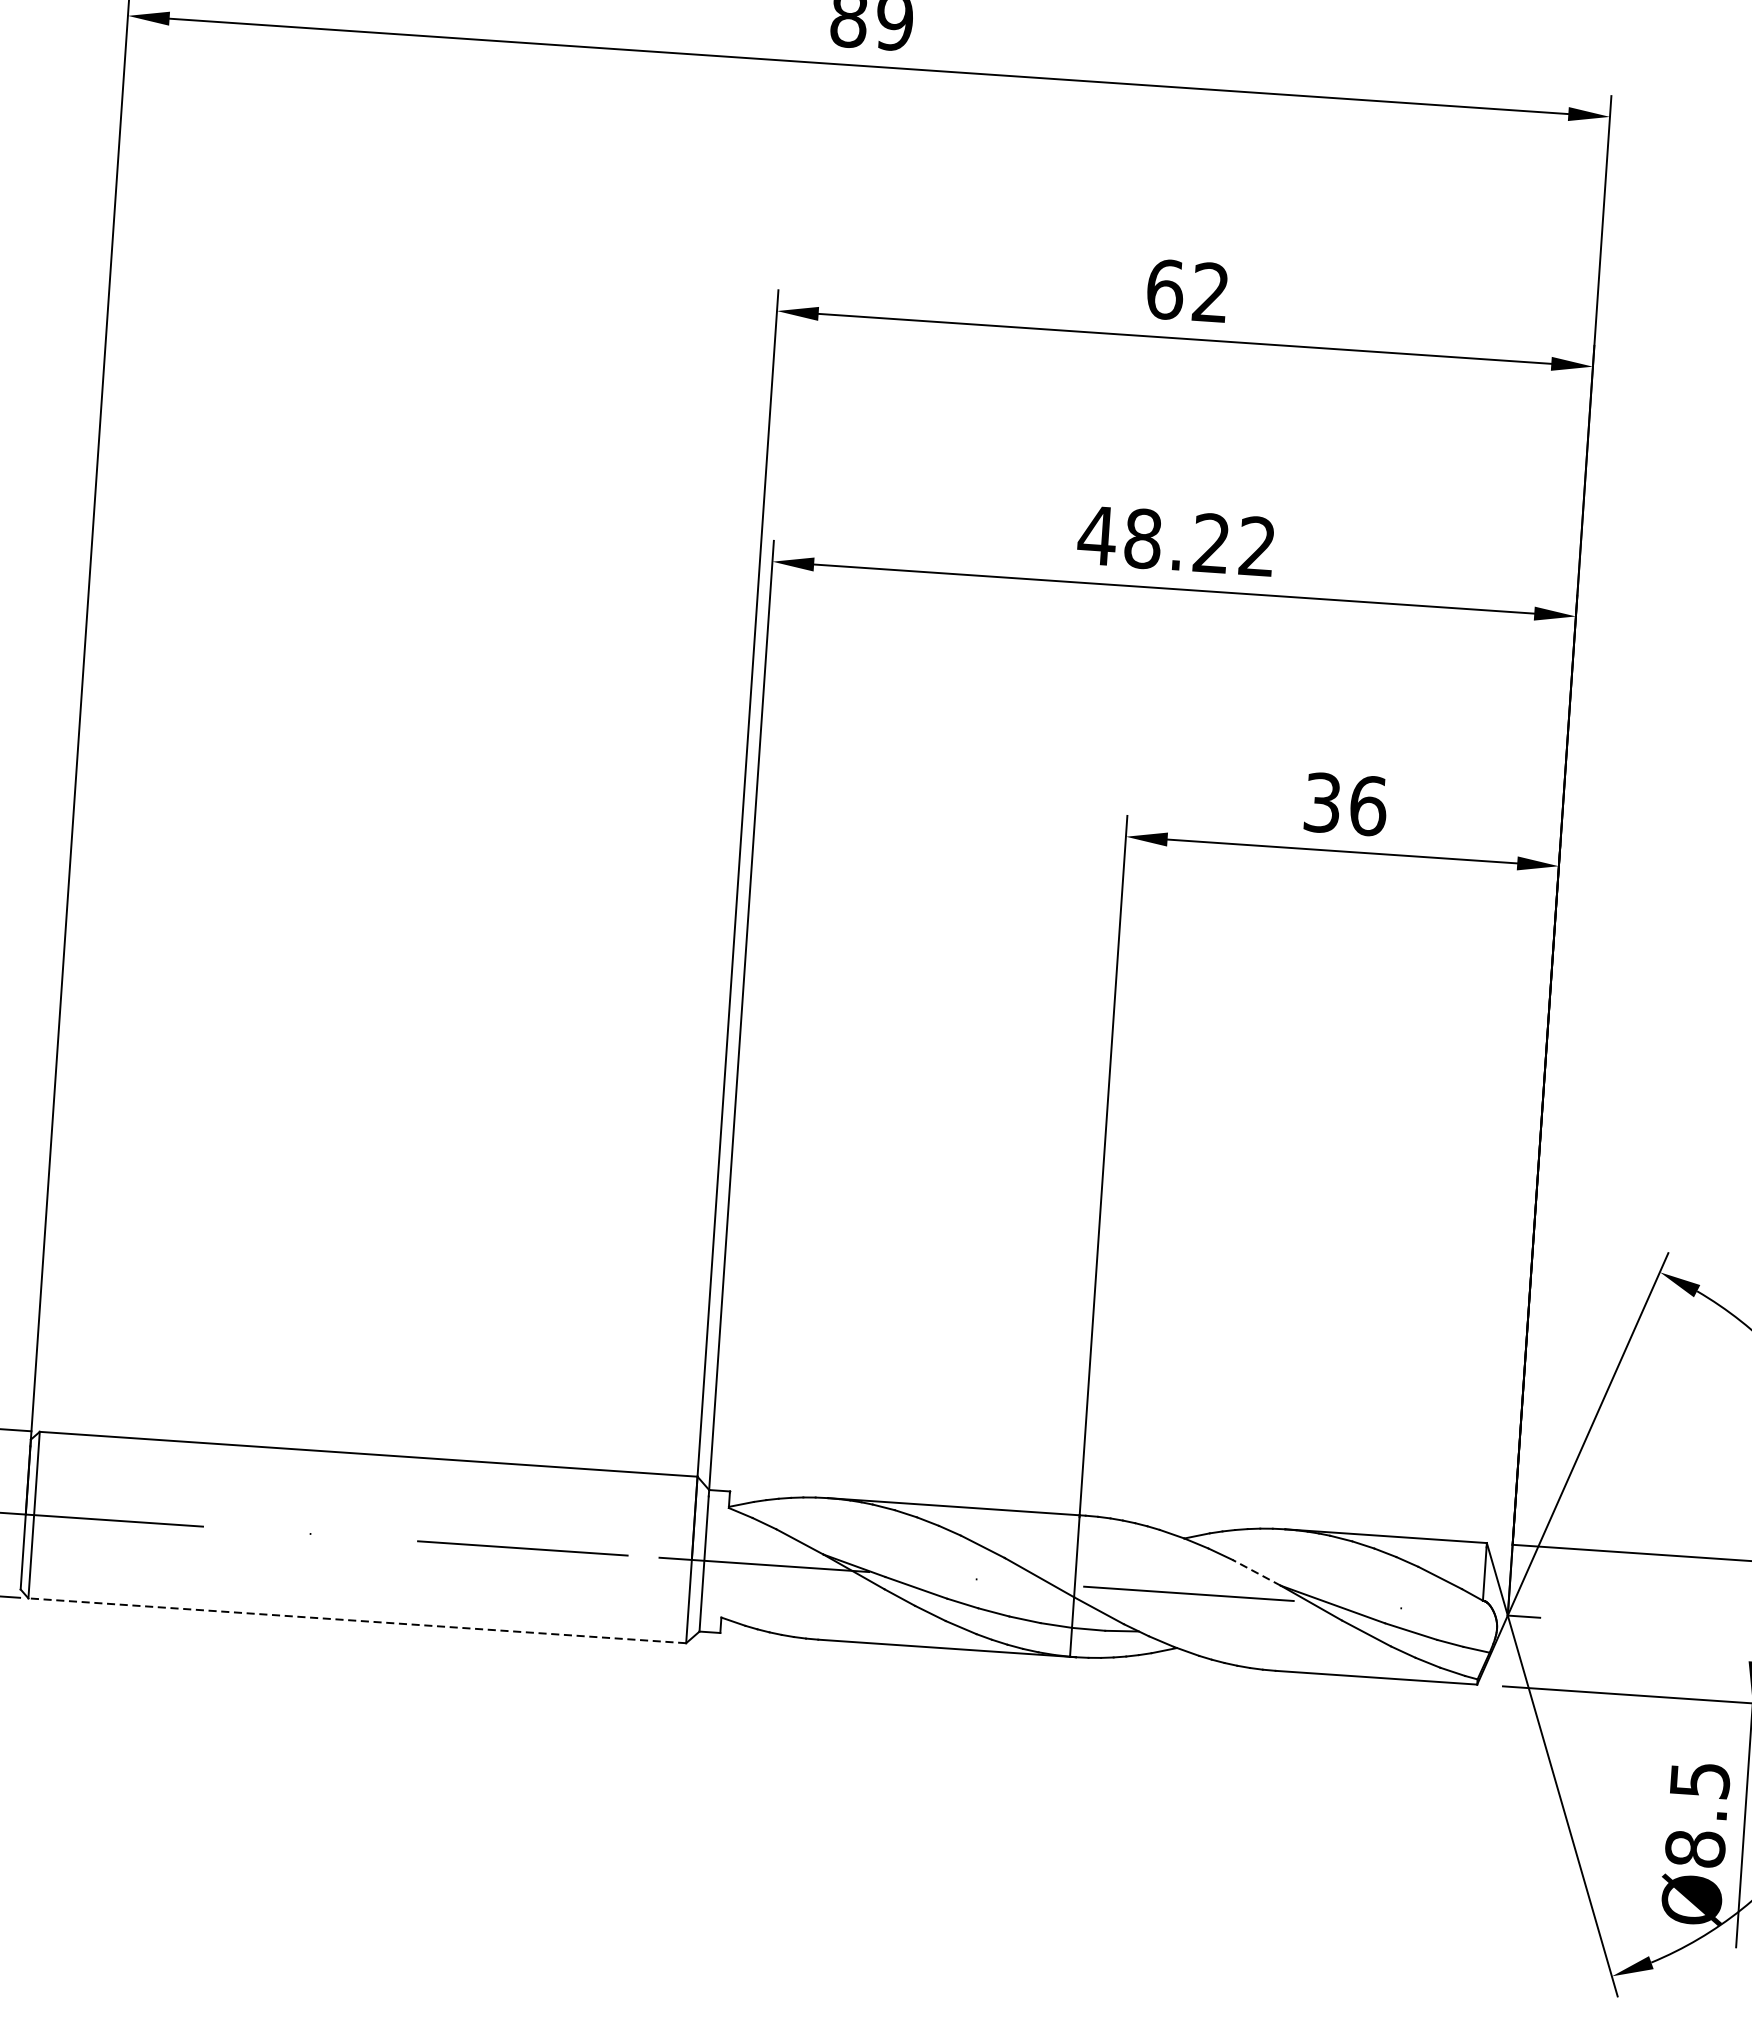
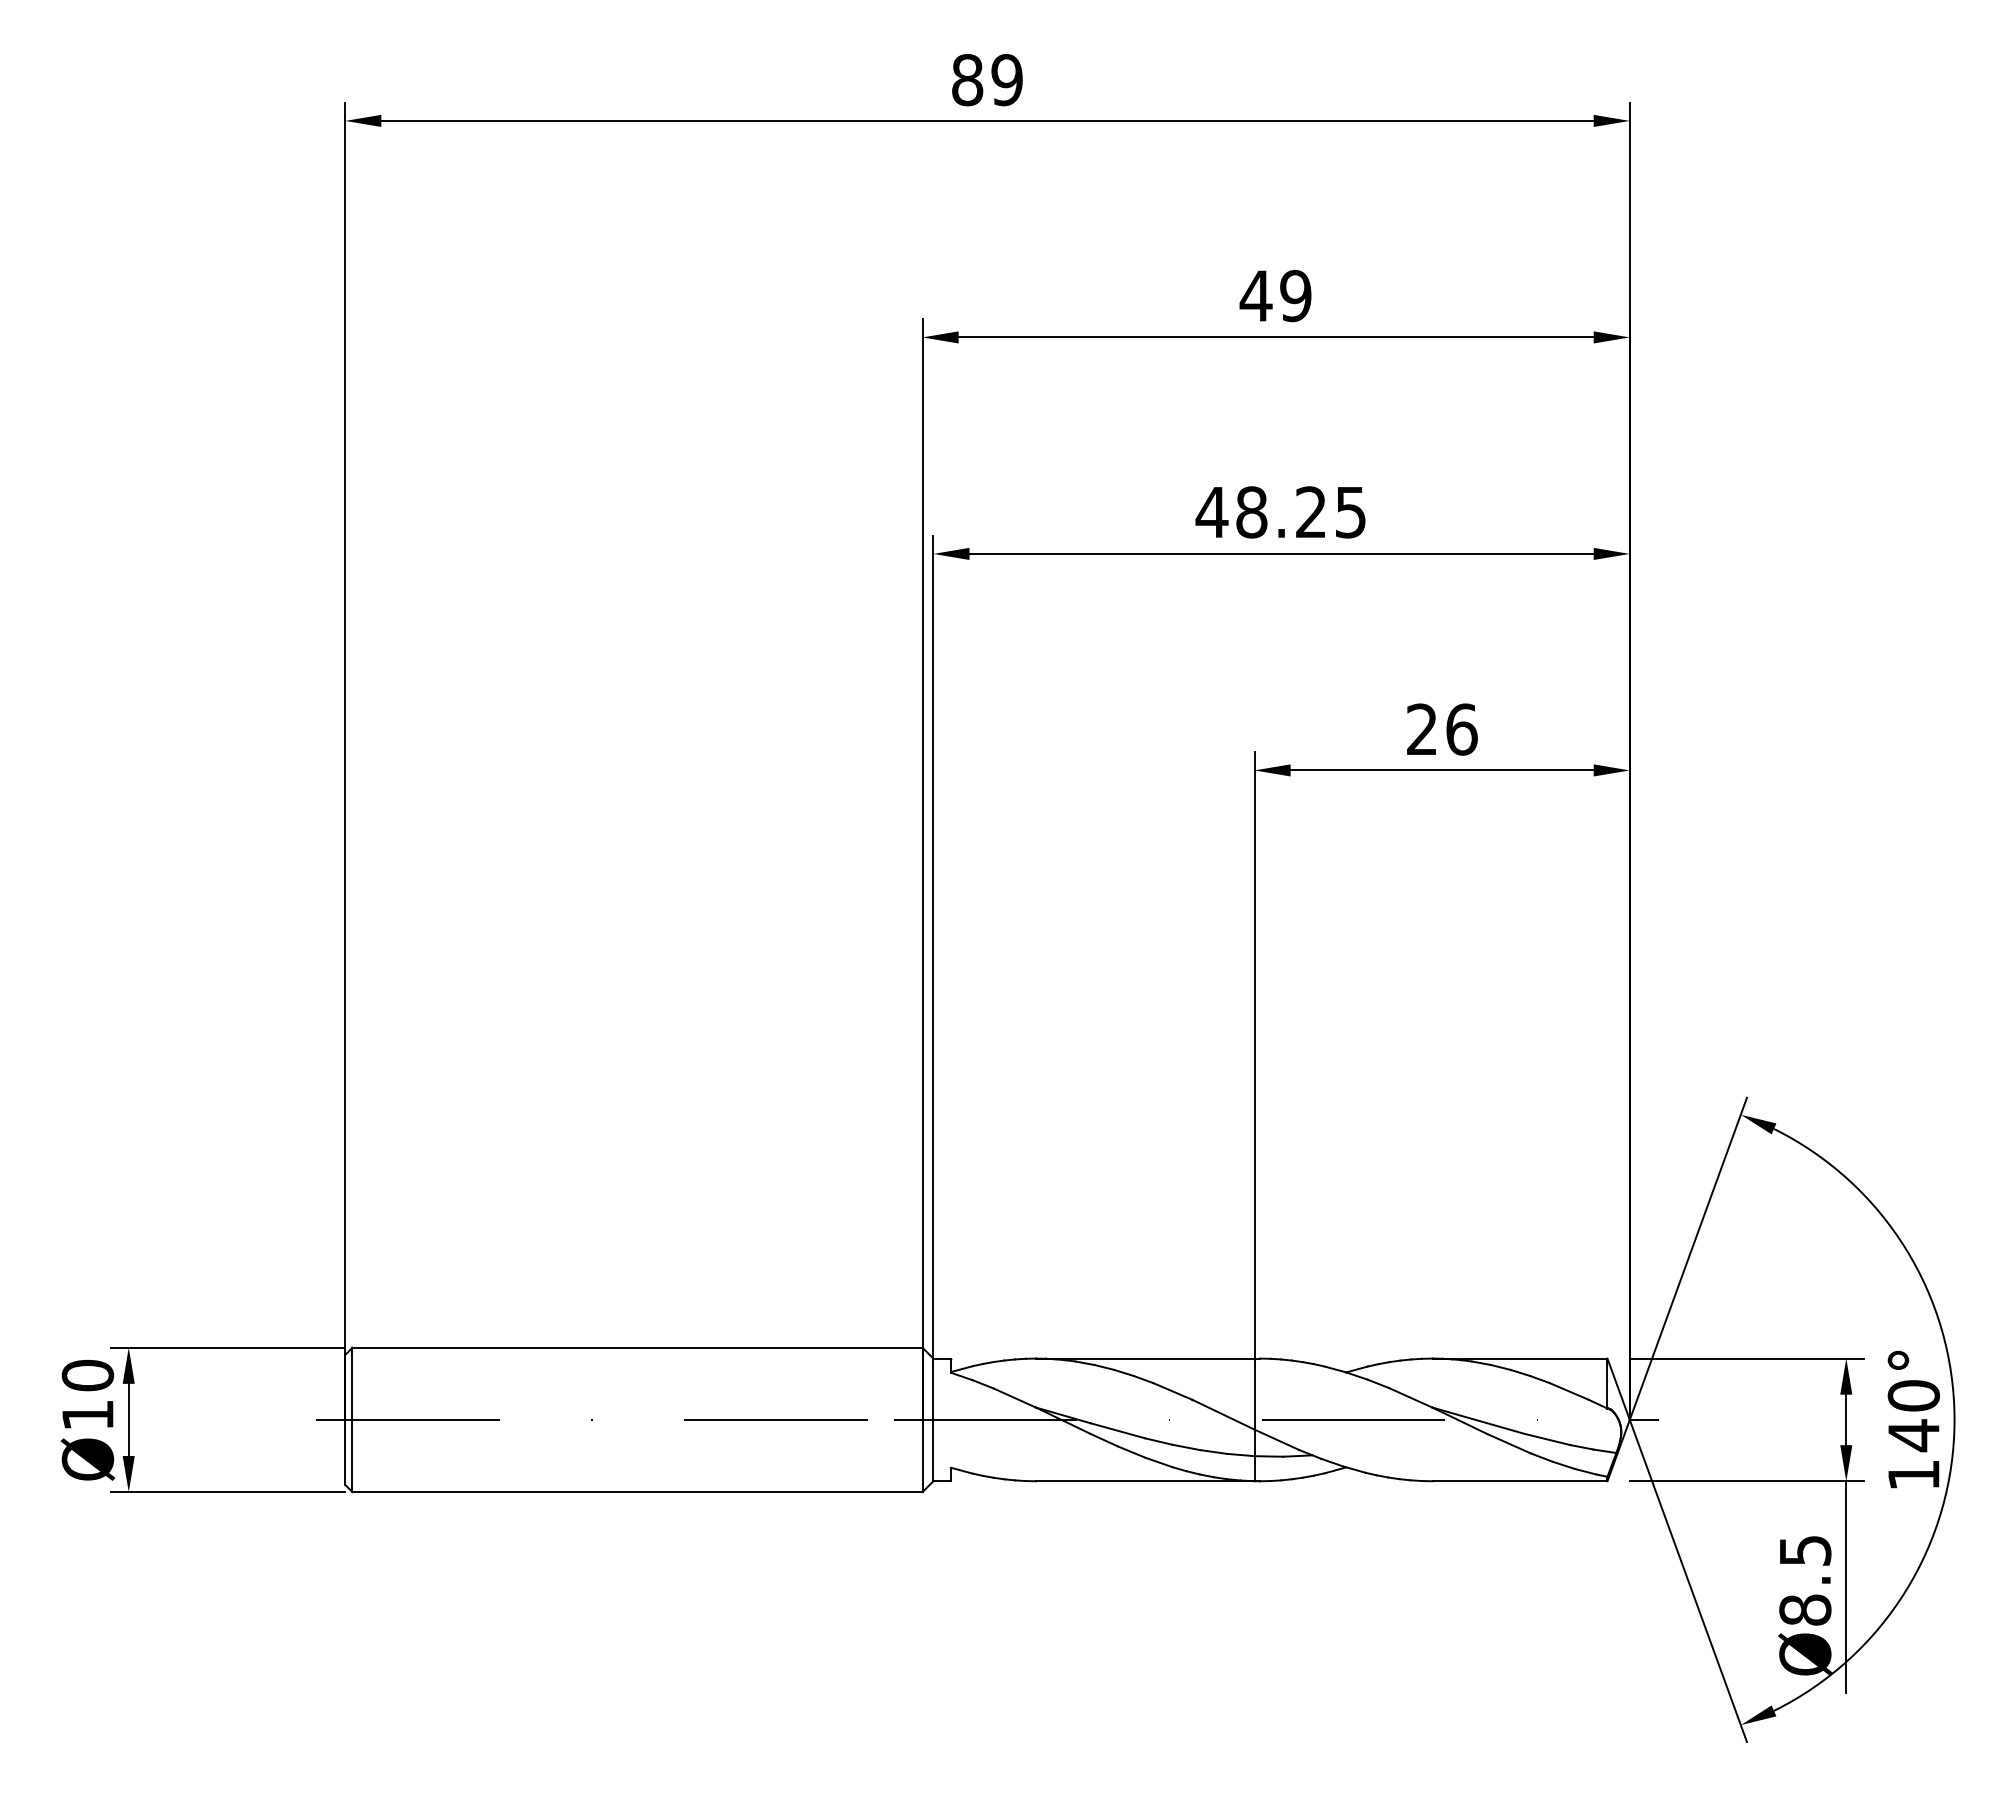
text: (1187, 290) -> (1275, 295), 62 -> 49
text: (1256, 546) -> (1350, 512), 48.22 -> 48.25
text: (1322, 802) -> (1422, 729), 36 -> 26
line: (1256, 1572) -> (1410, 1397), dashed -> solid
line: (357, 1621) -> (637, 1492), dashed -> solid

